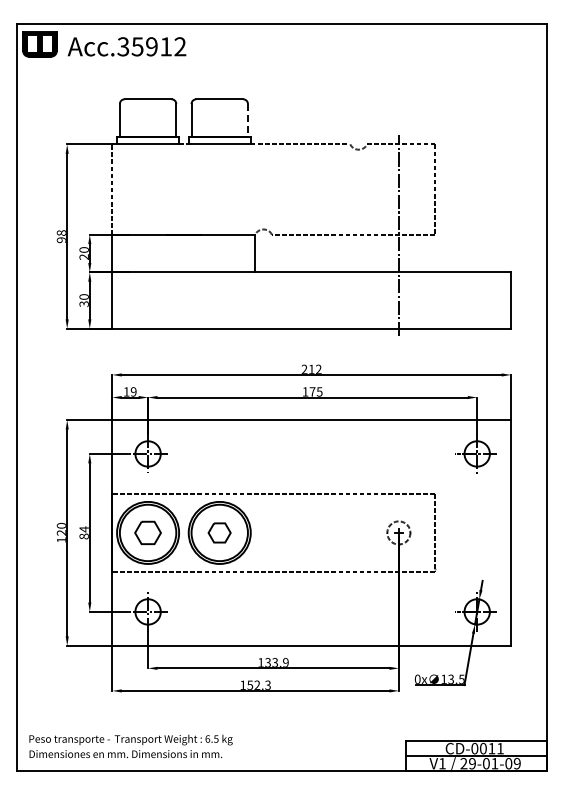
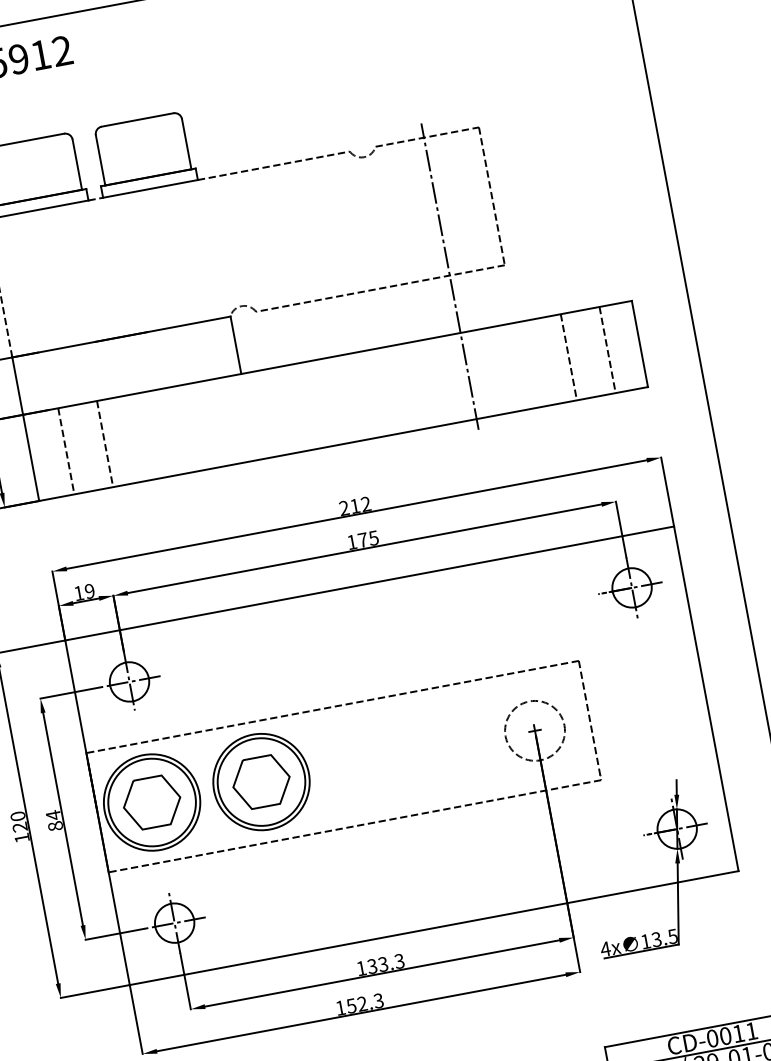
line: (247, 120) -> (186, 144), dashed -> solid
line: (135, 300) -> (66, 451), added
line: (160, 300) -> (104, 444), added
line: (464, 300) -> (568, 357), added
line: (489, 300) -> (606, 350), added
part: (147, 532) -> (151, 802), size x1.43
part: (219, 532) -> (260, 781), size x1.67
circle: (398, 532) -> (534, 730), size x1.67
text: (285, 662) -> (398, 961), 133.9 -> 133.3
text: (417, 678) -> (605, 947), 0x -> 4x

